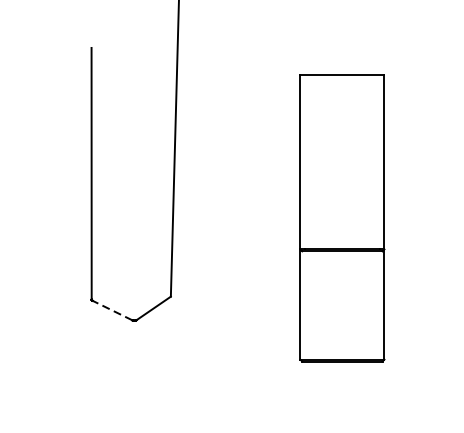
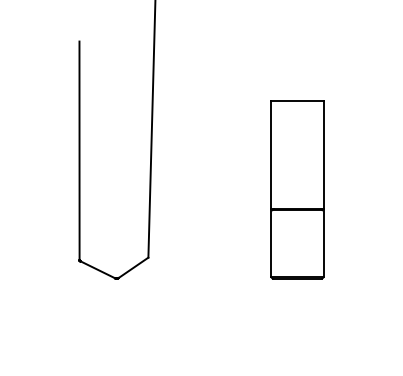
part: (342, 218) -> (297, 189), size x0.71
line: (112, 310) -> (97, 269), dashed -> solid

